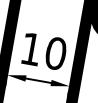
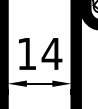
text: (55, 53) -> (51, 53), 10 -> 14

